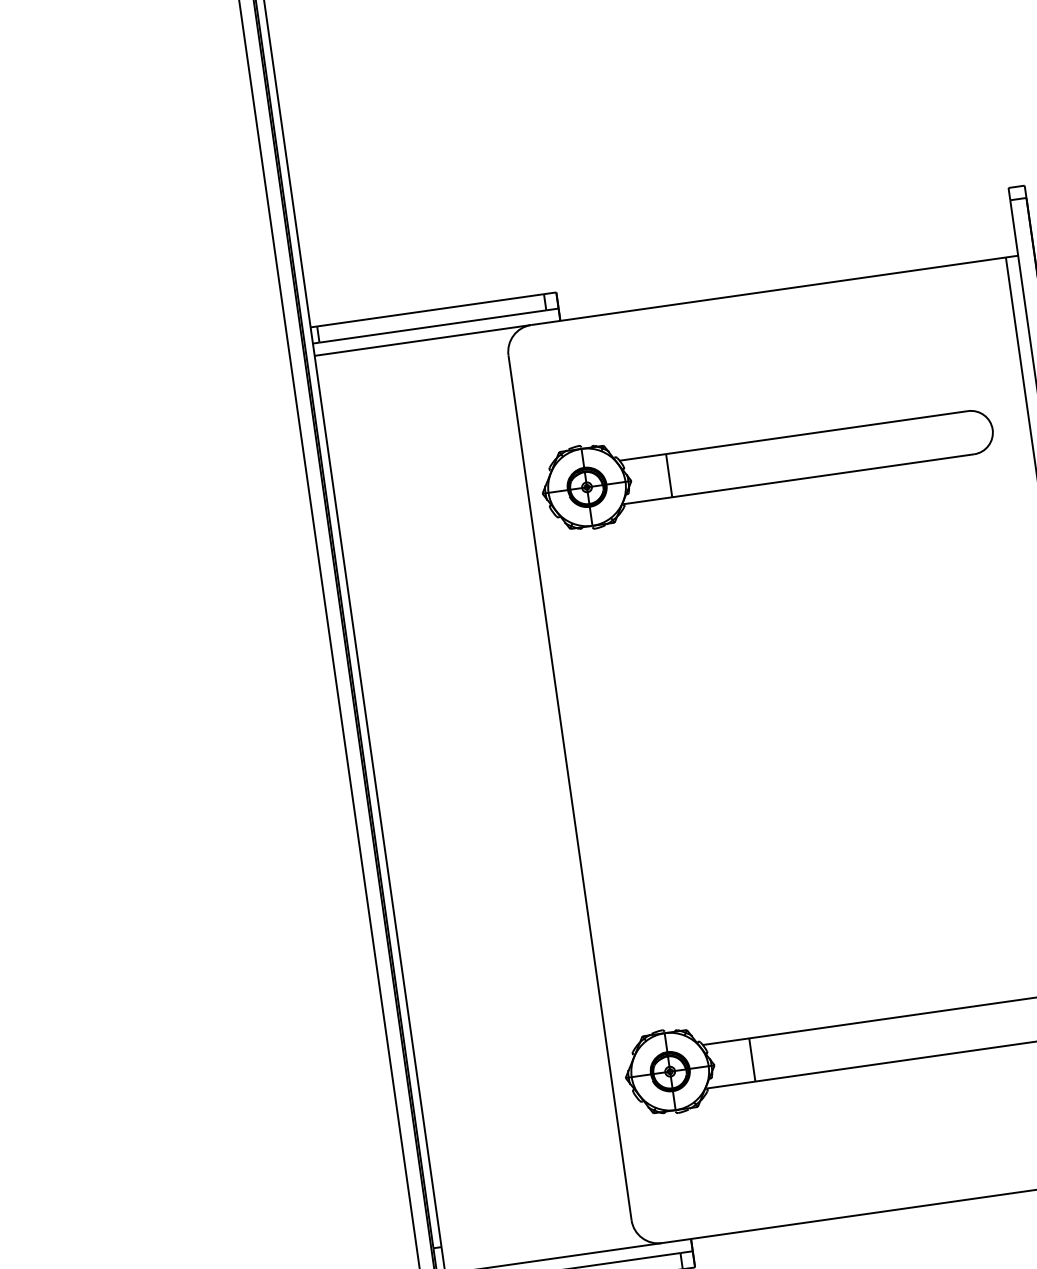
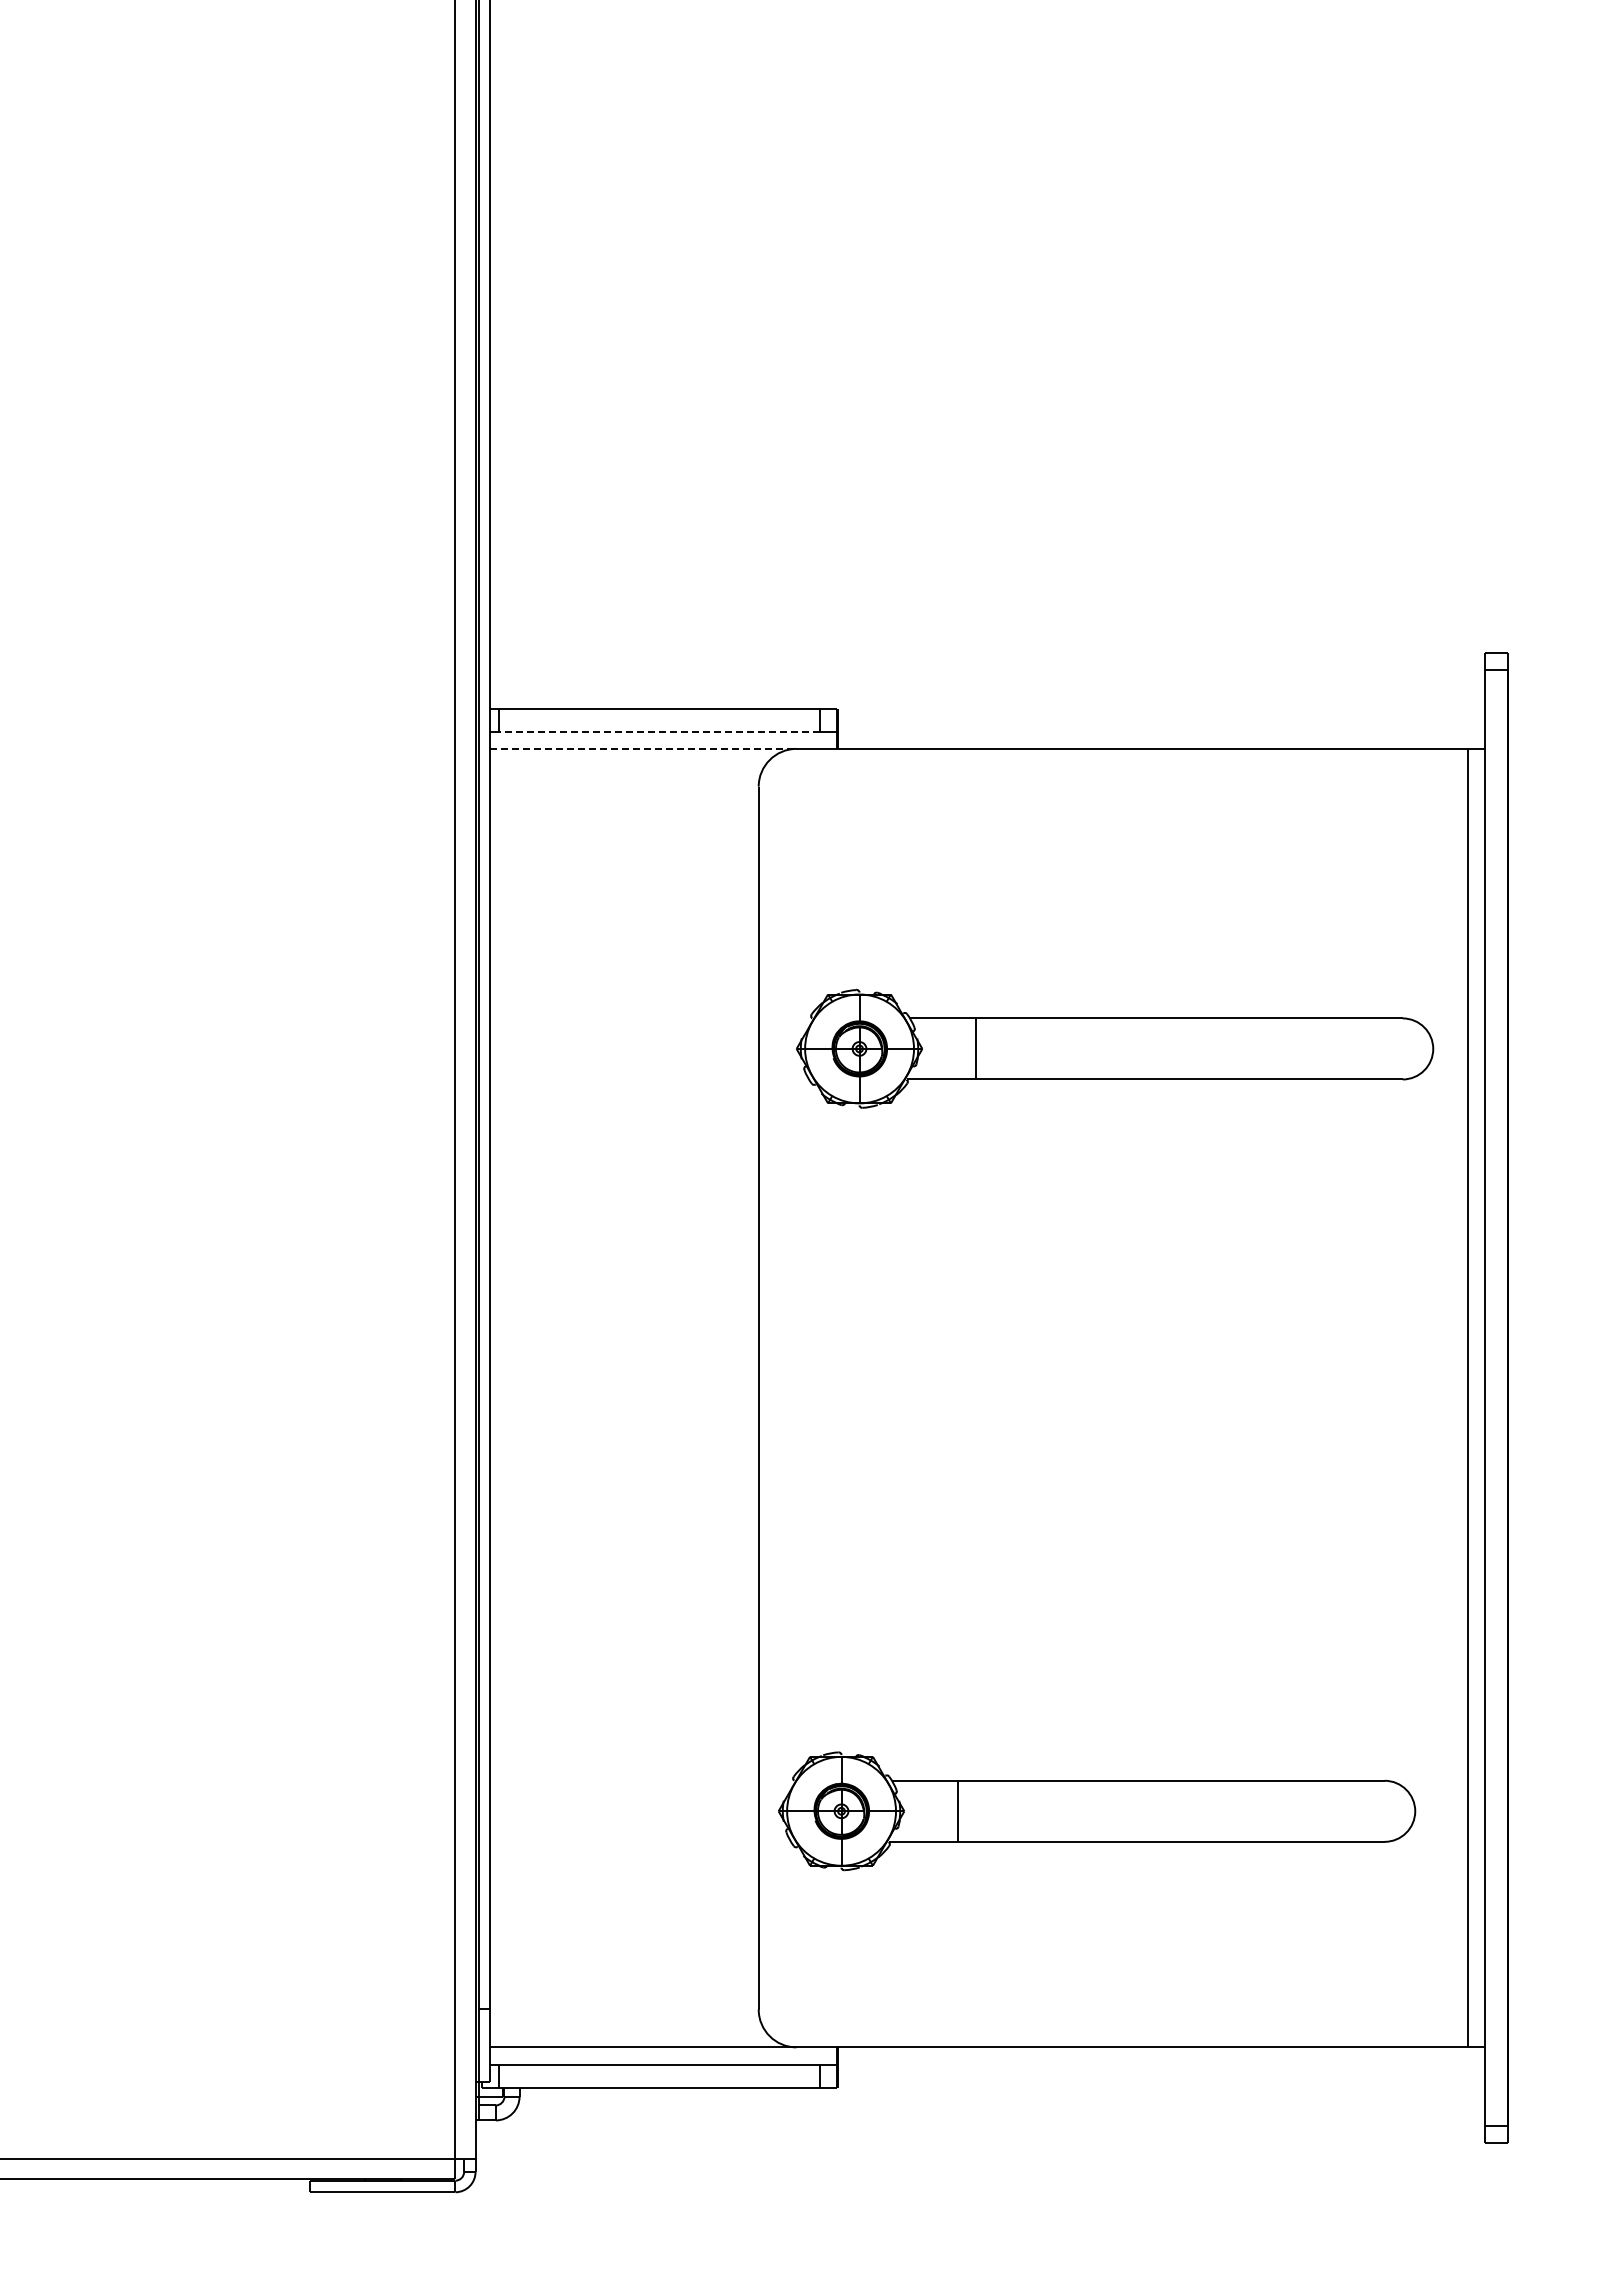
line: (432, 326) -> (659, 731), solid -> dashed
line: (423, 340) -> (643, 748), solid -> dashed
part: (767, 461) -> (1115, 1048), moved

